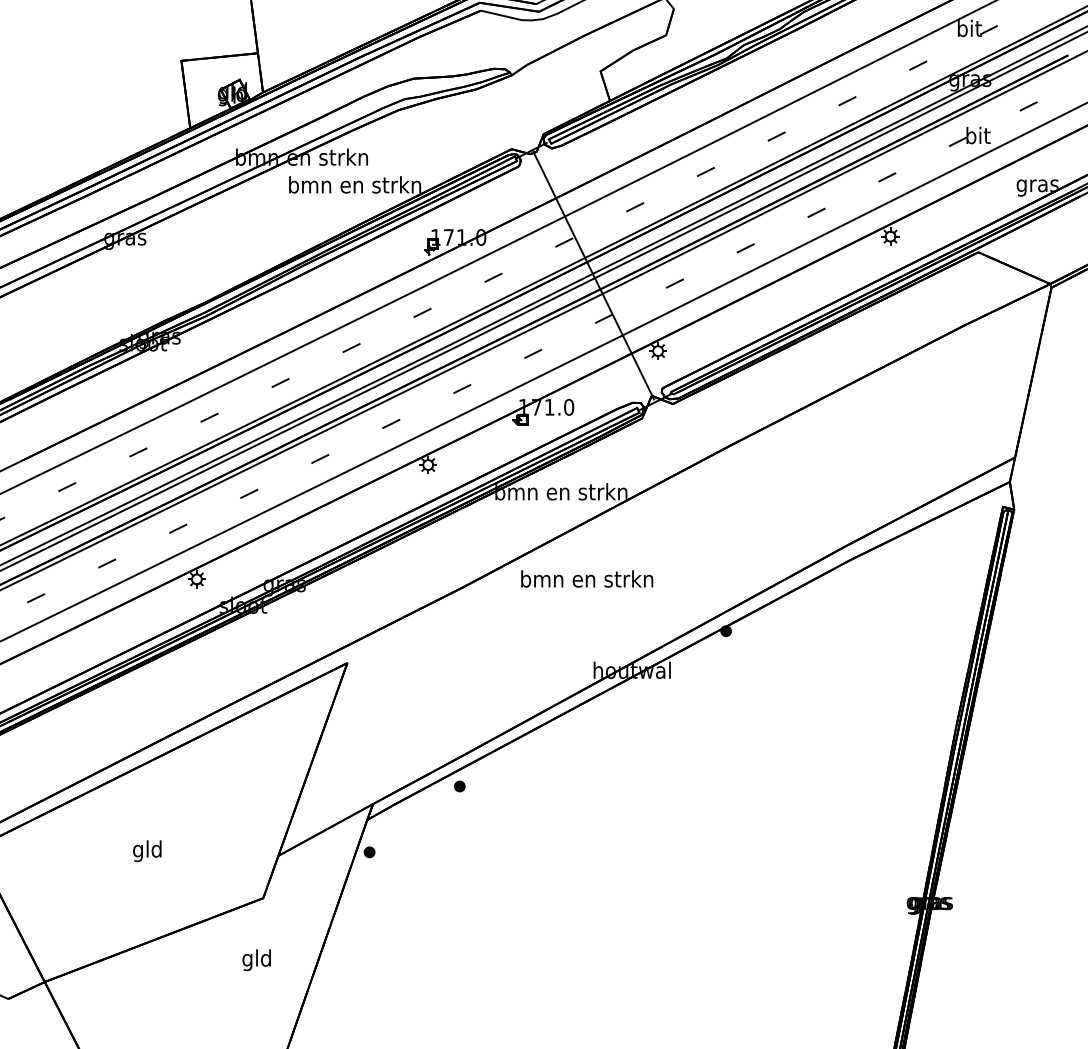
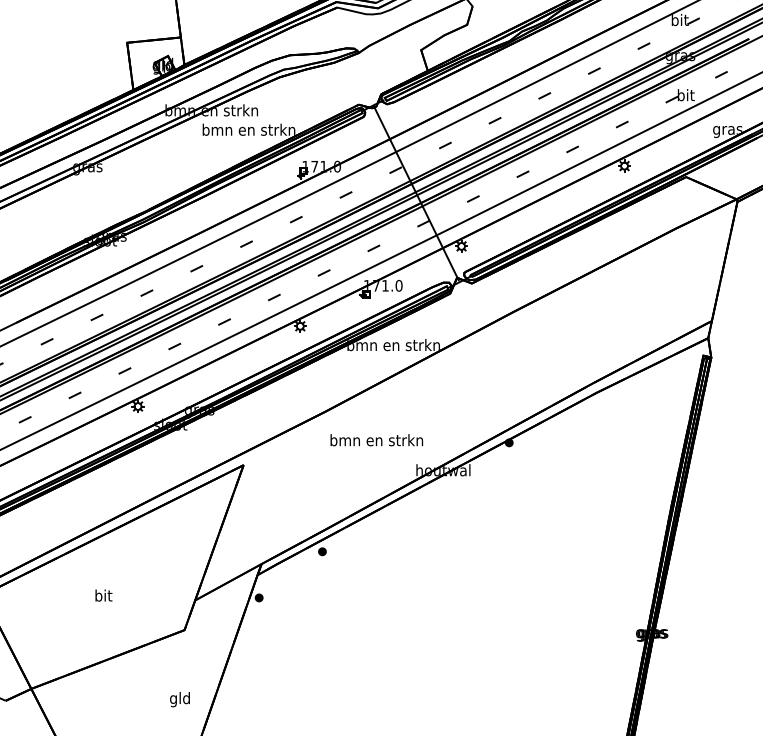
text: (586, 579) -> (376, 440), moved
text: (147, 850) -> (103, 596), gld -> bit
text: (256, 960) -> (179, 699), moved

